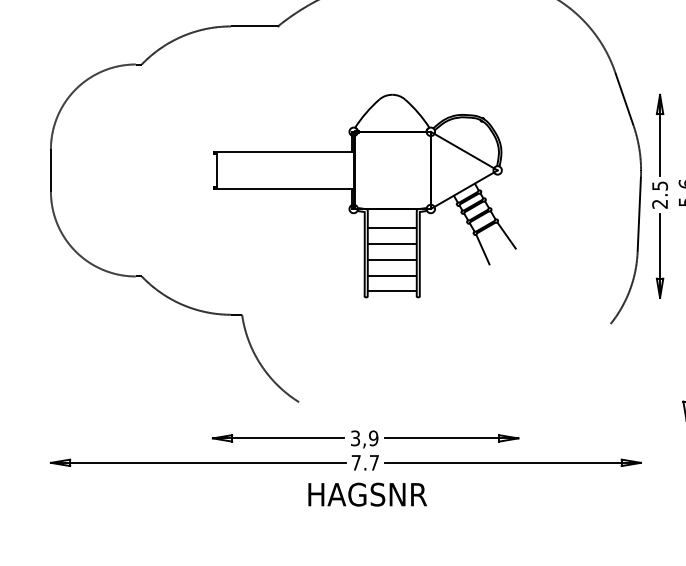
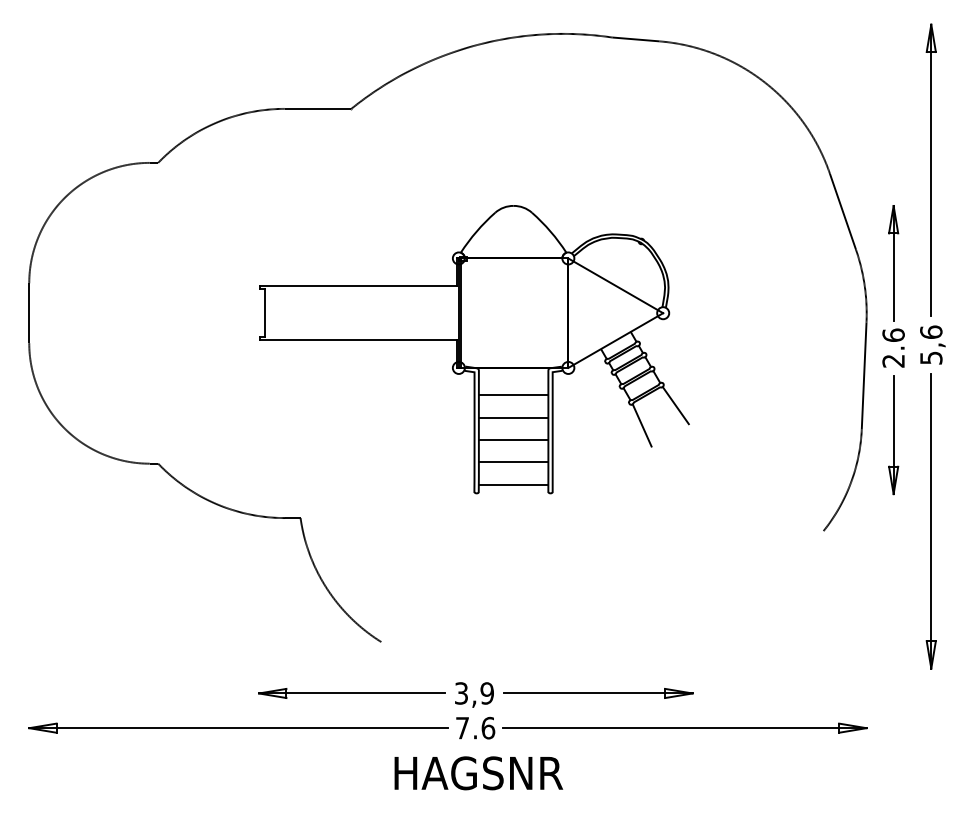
text: (659, 185) -> (893, 334), 2.5 -> 2.6
text: (374, 462) -> (488, 727), 7.7 -> 7.6

